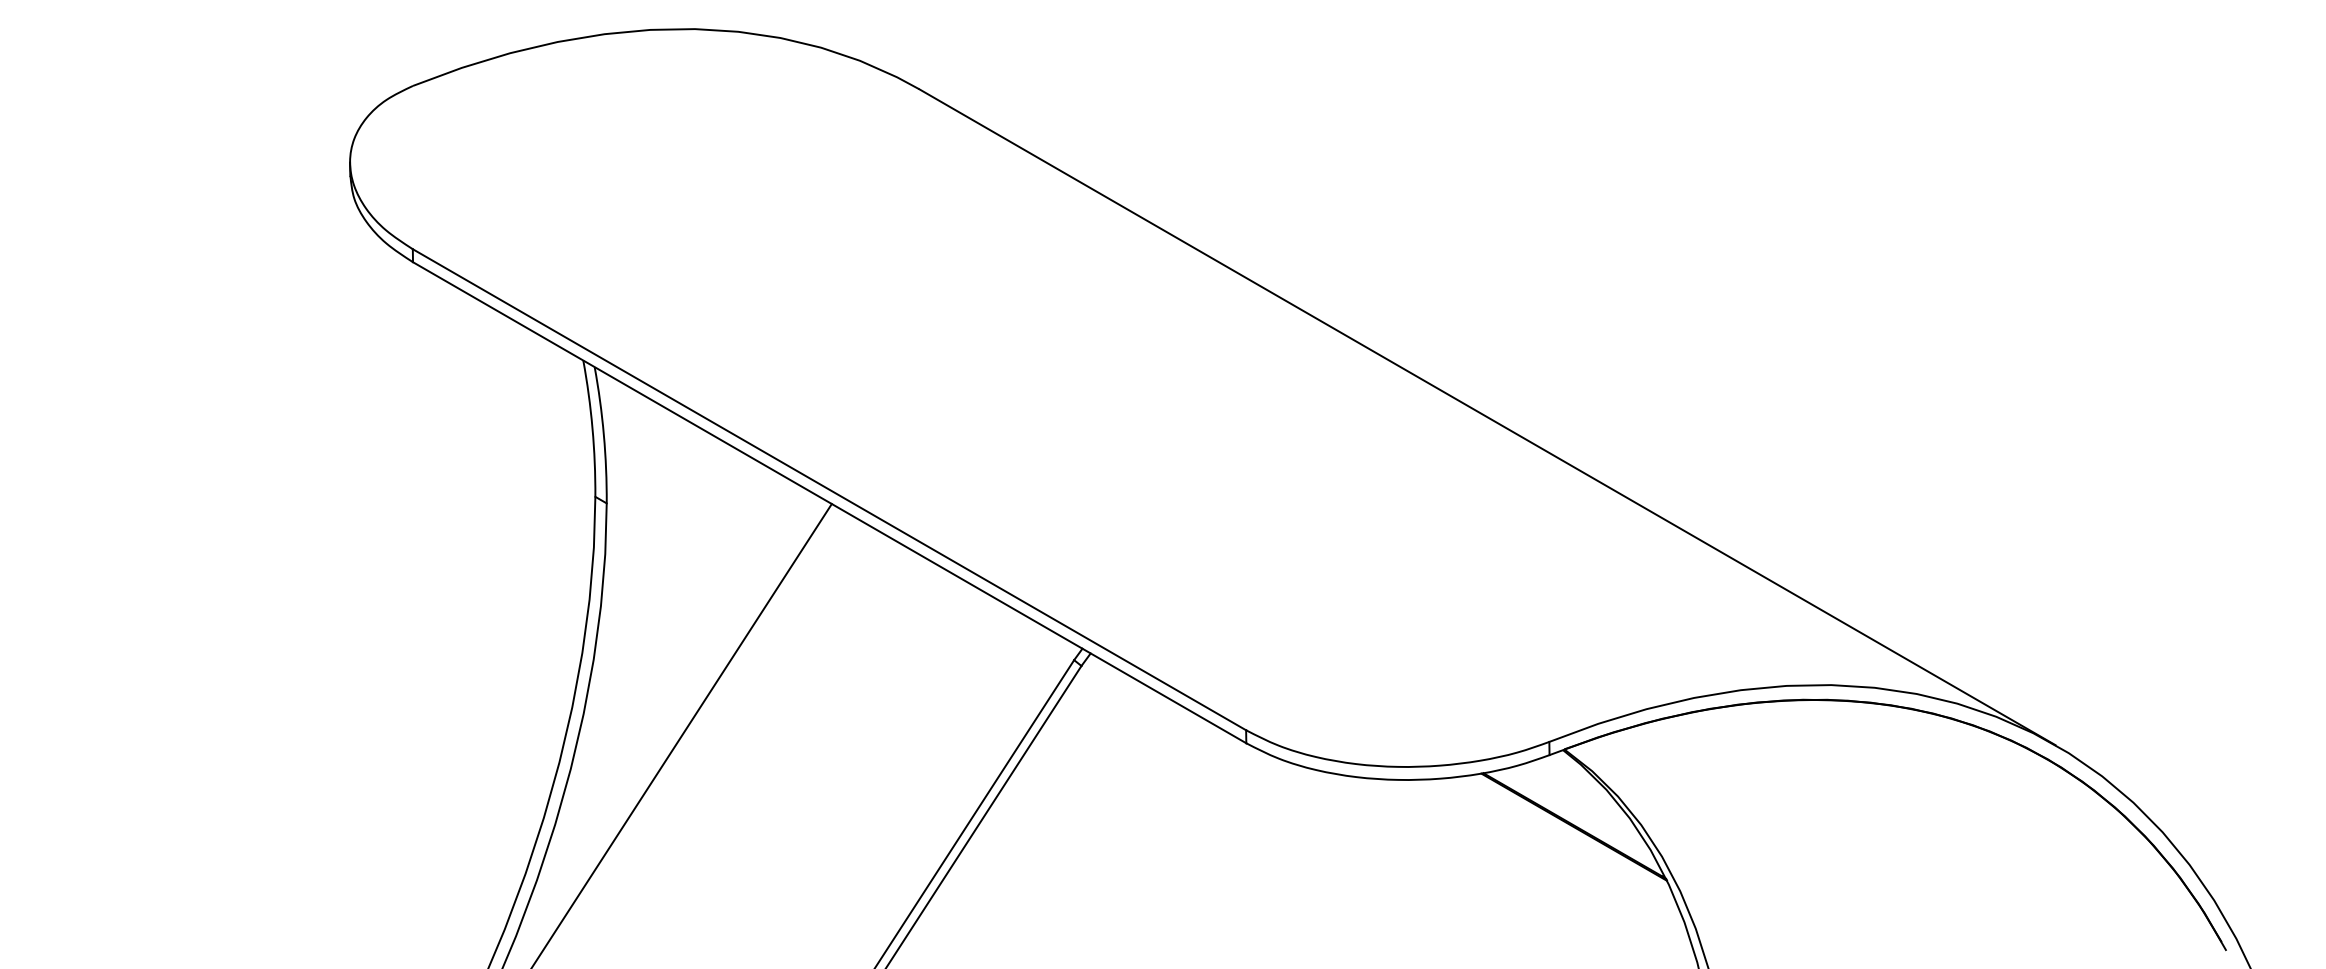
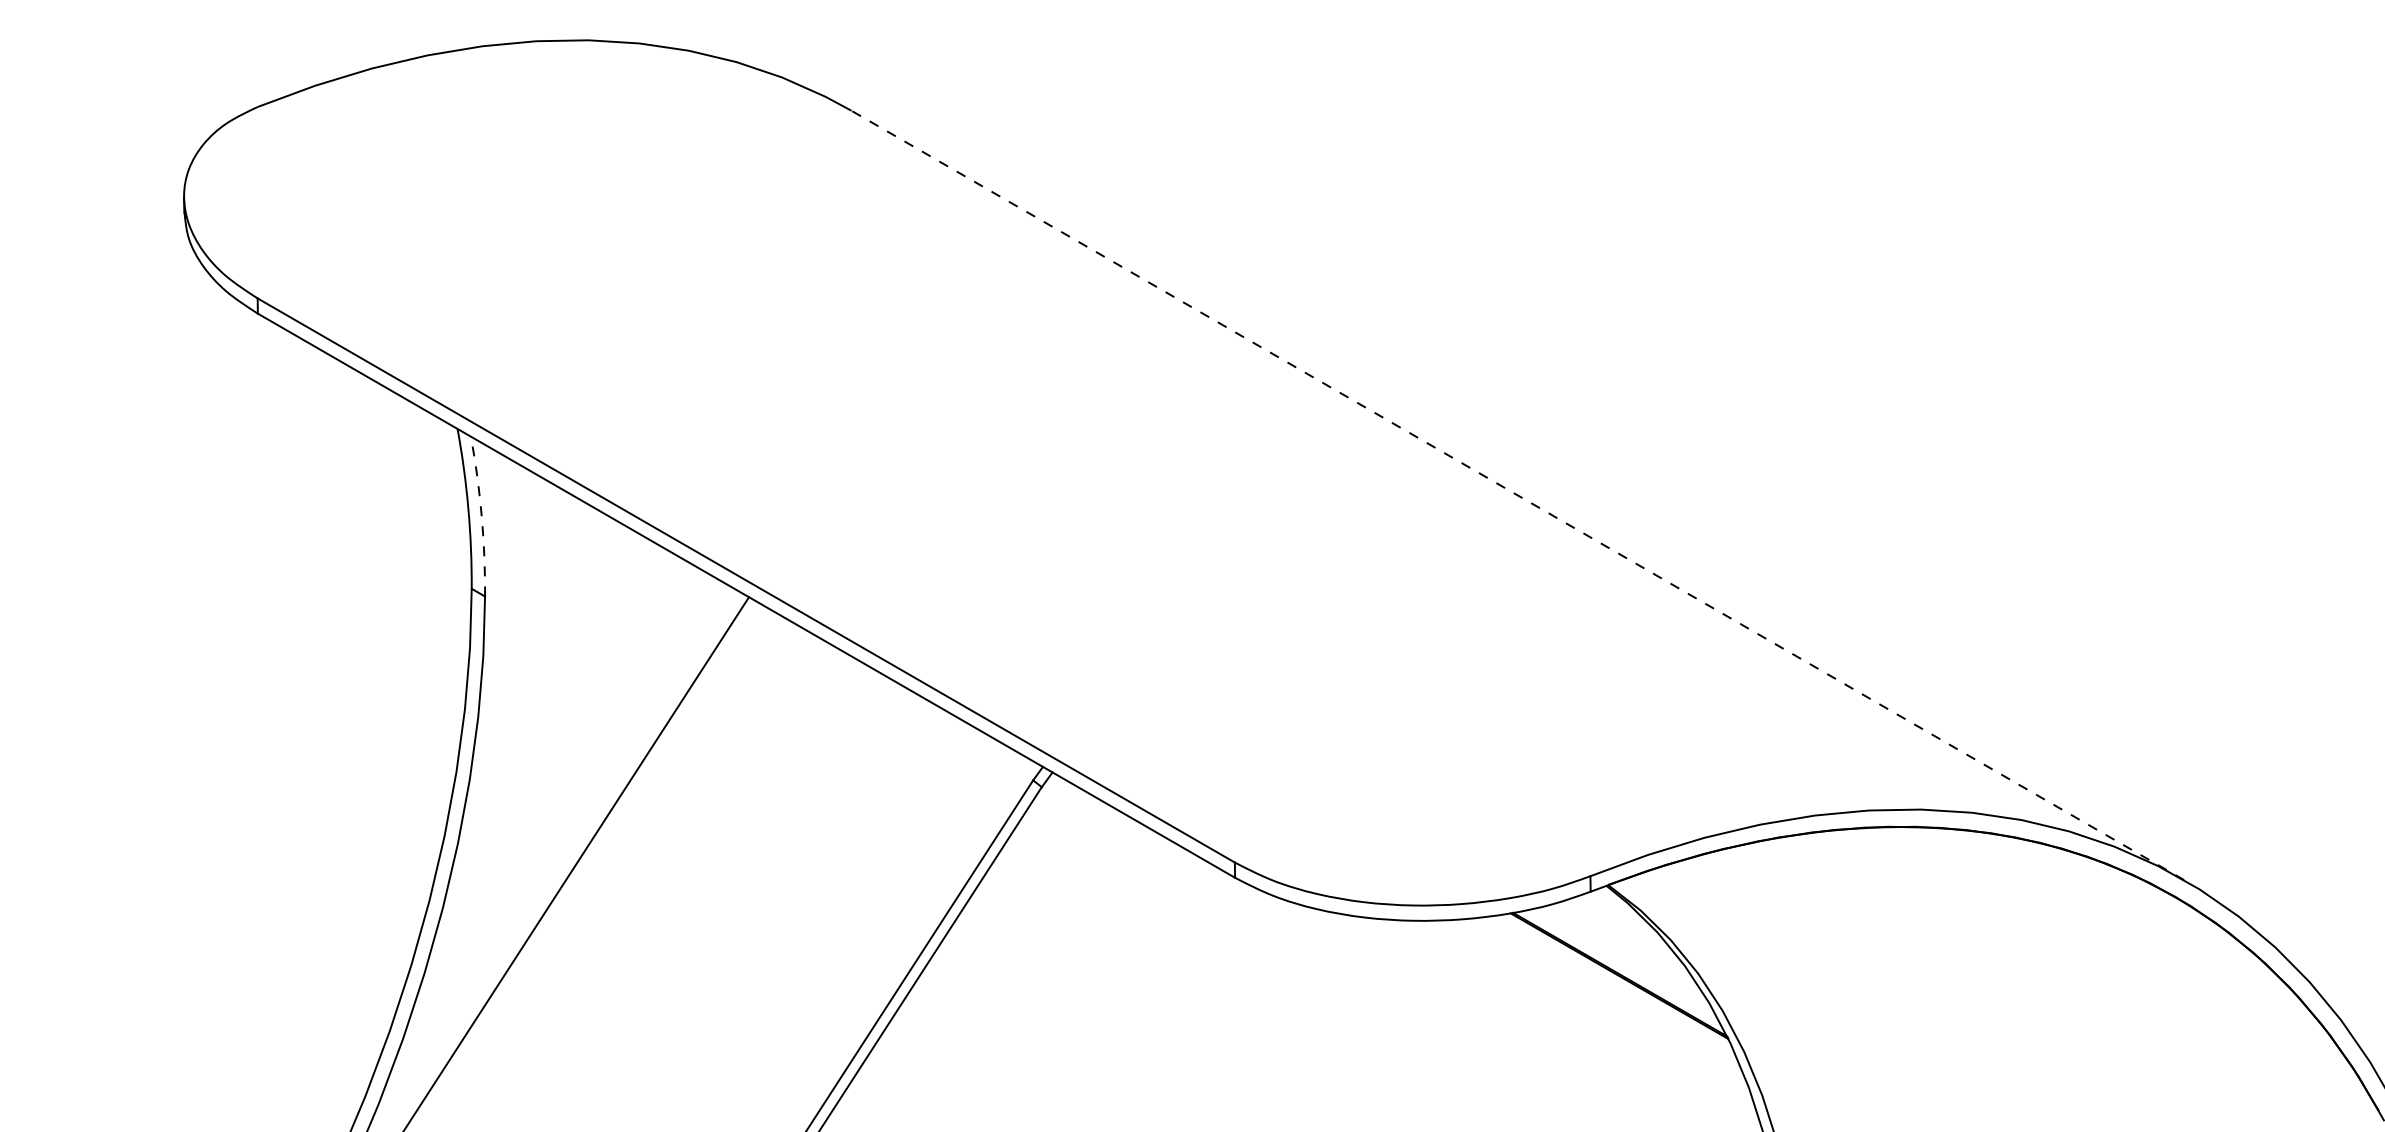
line: (1486, 416) -> (1516, 494), solid -> dashed
arc: (603, 434) -> (481, 515), solid -> dashed

